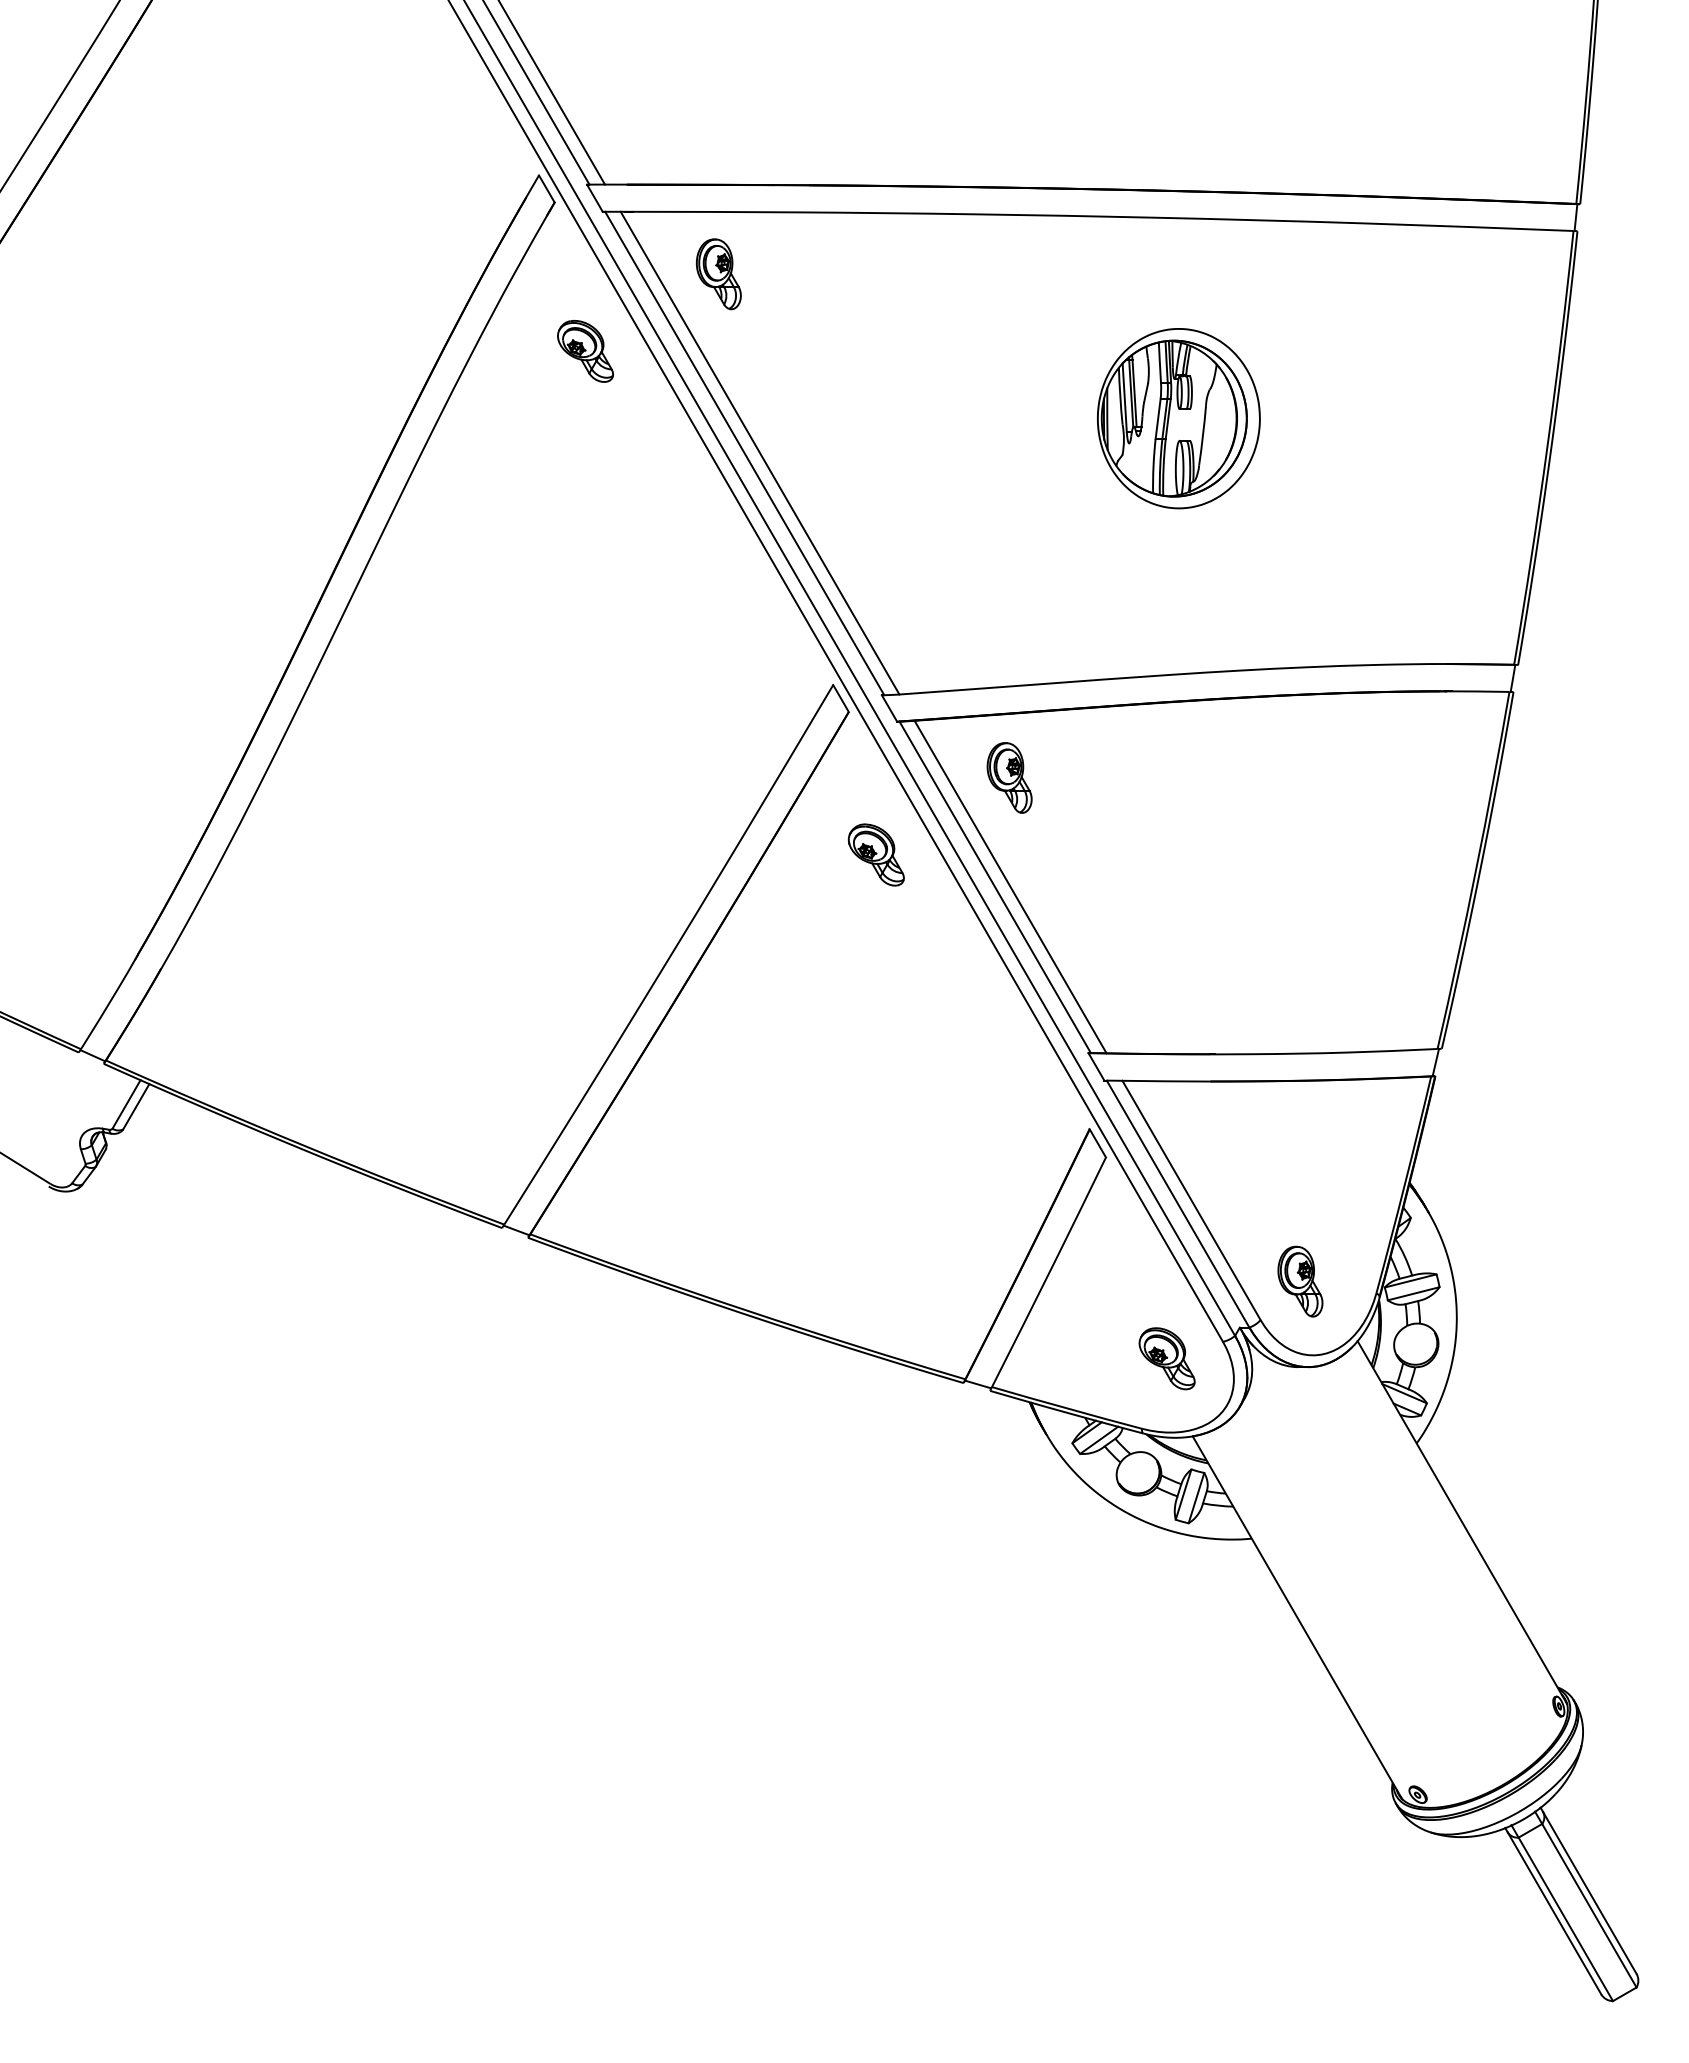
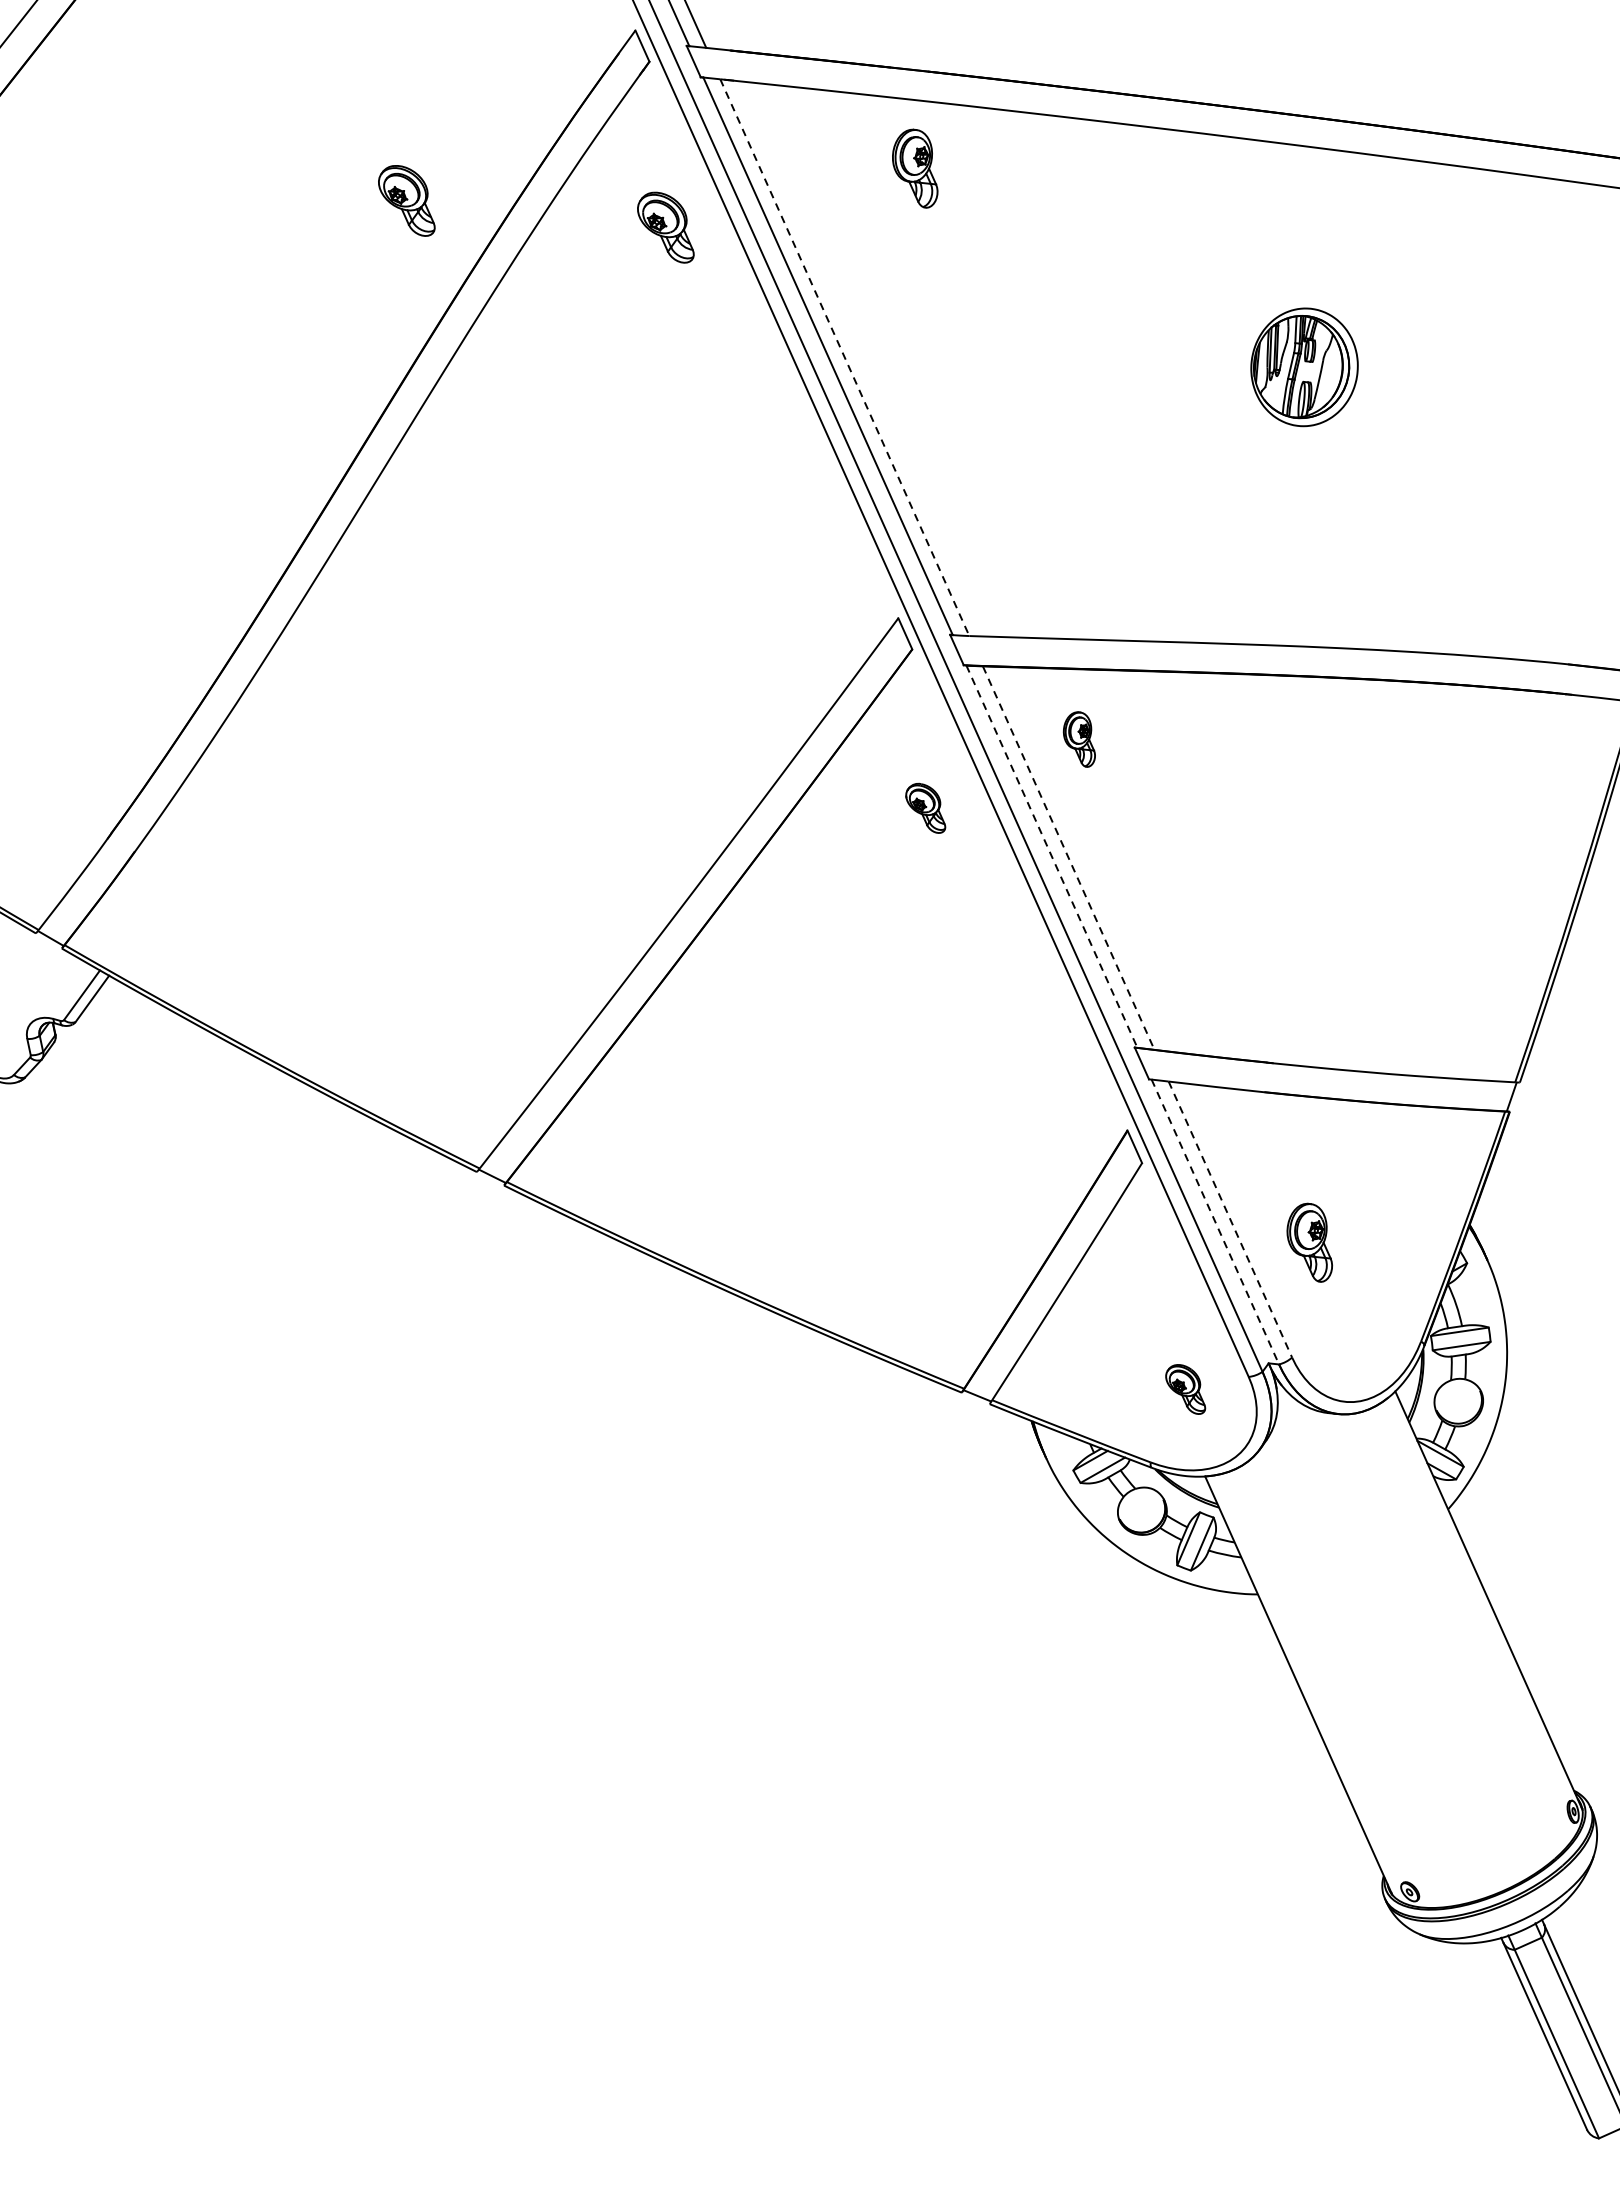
part: (718, 274) -> (915, 168), moved
part: (347, 351) -> (407, 200), added
part: (1178, 418) -> (1304, 367), size x0.6
line: (760, 453) -> (845, 358), solid -> dashed
part: (1009, 777) -> (1079, 738), size x0.7
part: (875, 854) -> (925, 807), size x0.7
line: (995, 887) -> (1052, 856), solid -> dashed
line: (1010, 887) -> (1068, 858), solid -> dashed
line: (1191, 1200) -> (1230, 1219), solid -> dashed
line: (1178, 1204) -> (1215, 1222), solid -> dashed
part: (1300, 1281) -> (1310, 1242), moved
part: (1166, 1358) -> (1185, 1388), size x0.7

